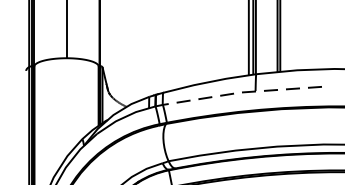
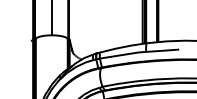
line: (240, 92) -> (138, 52), dashed -> solid

